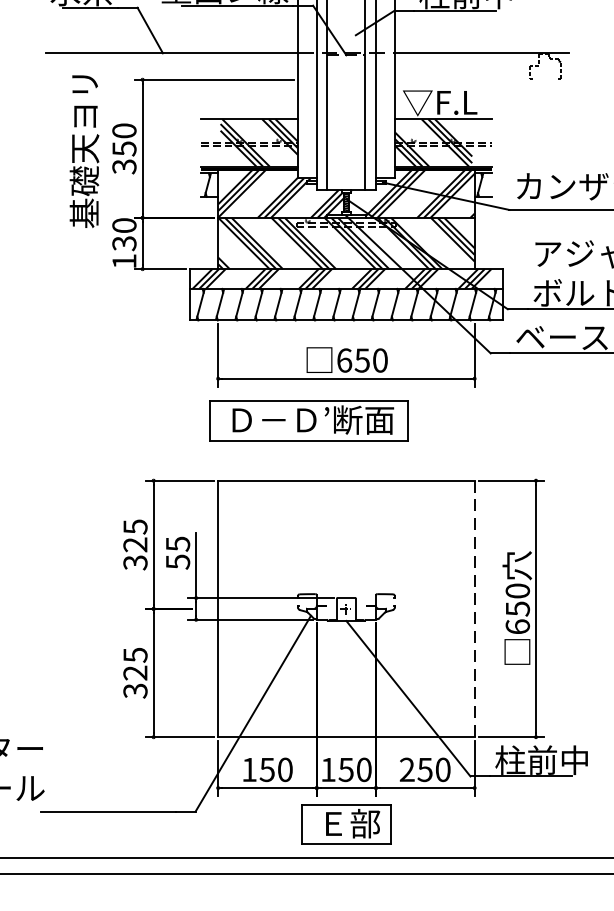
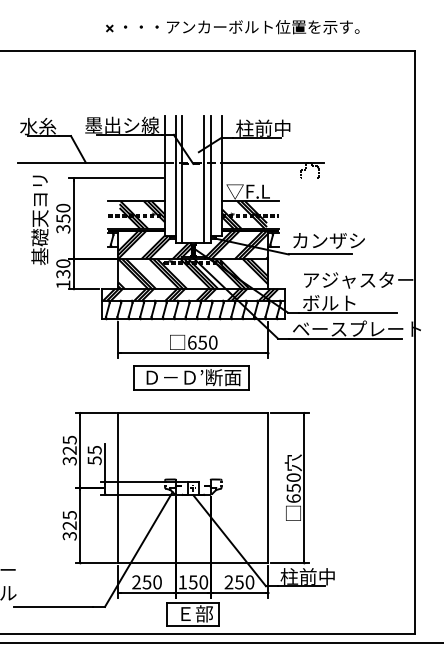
part: (309, 419) -> (191, 377), moved
line: (474, 609) -> (268, 488), dashed -> solid
text: (249, 770) -> (136, 582), 150 -> 250

